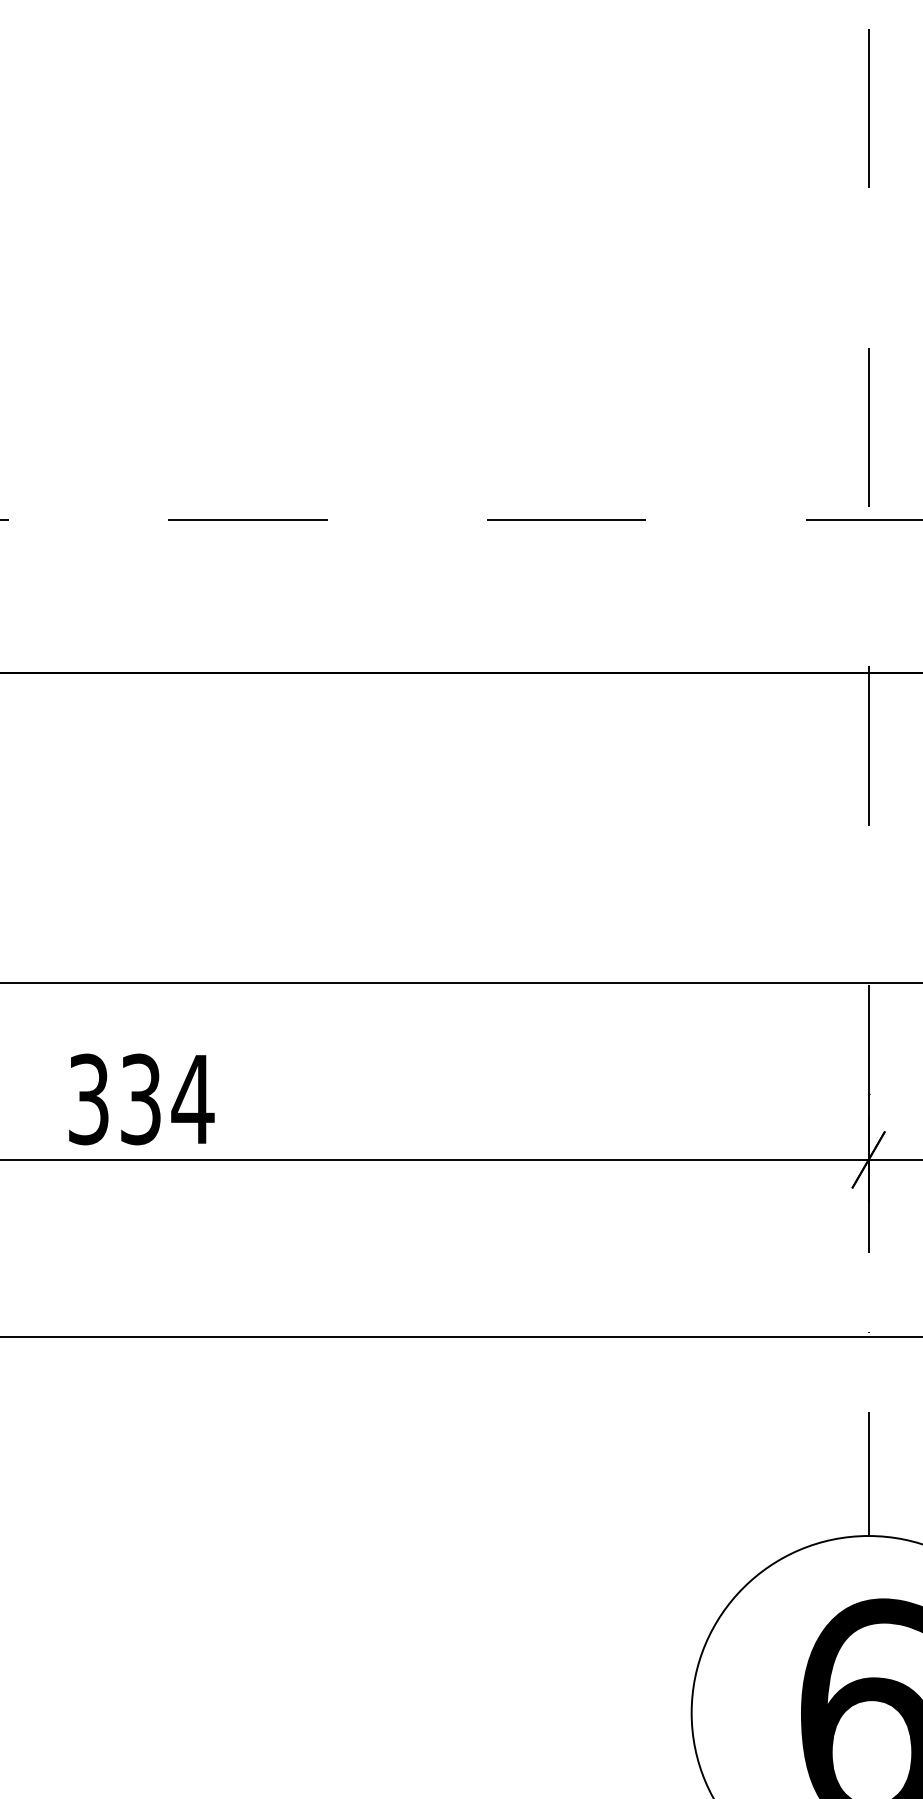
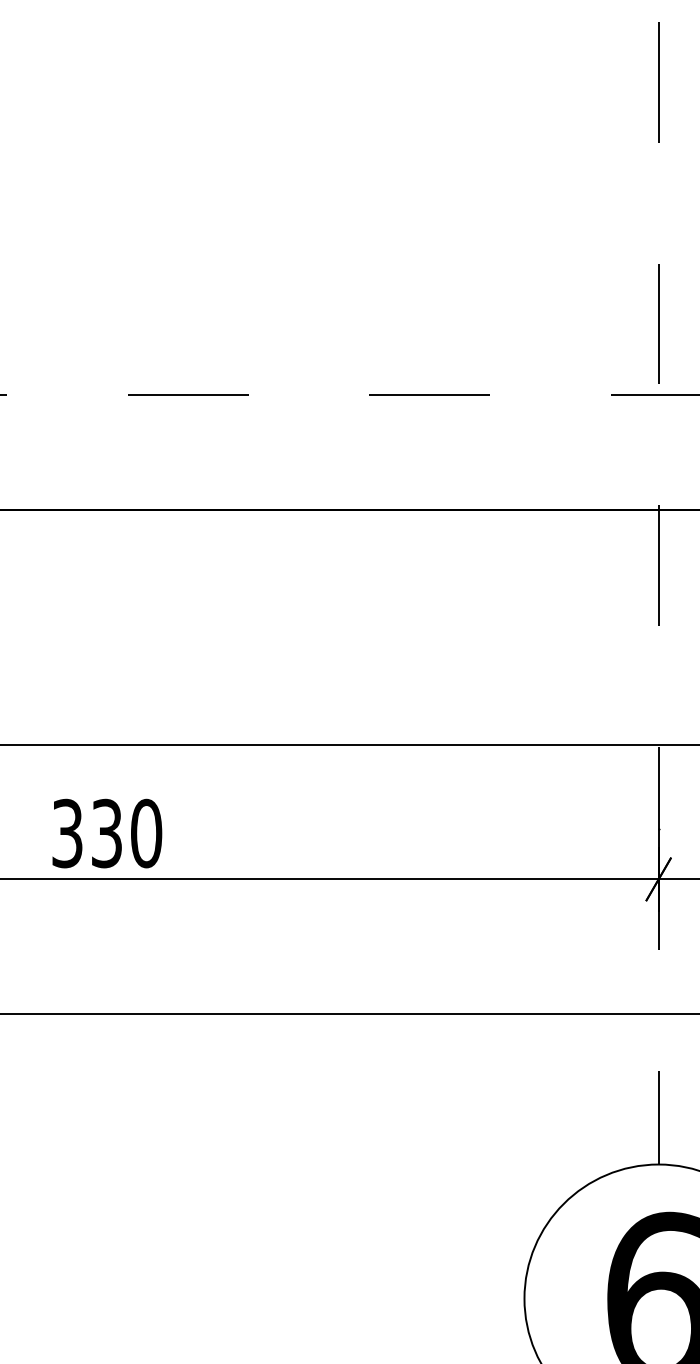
text: (192, 1099) -> (146, 833), 334 -> 330

